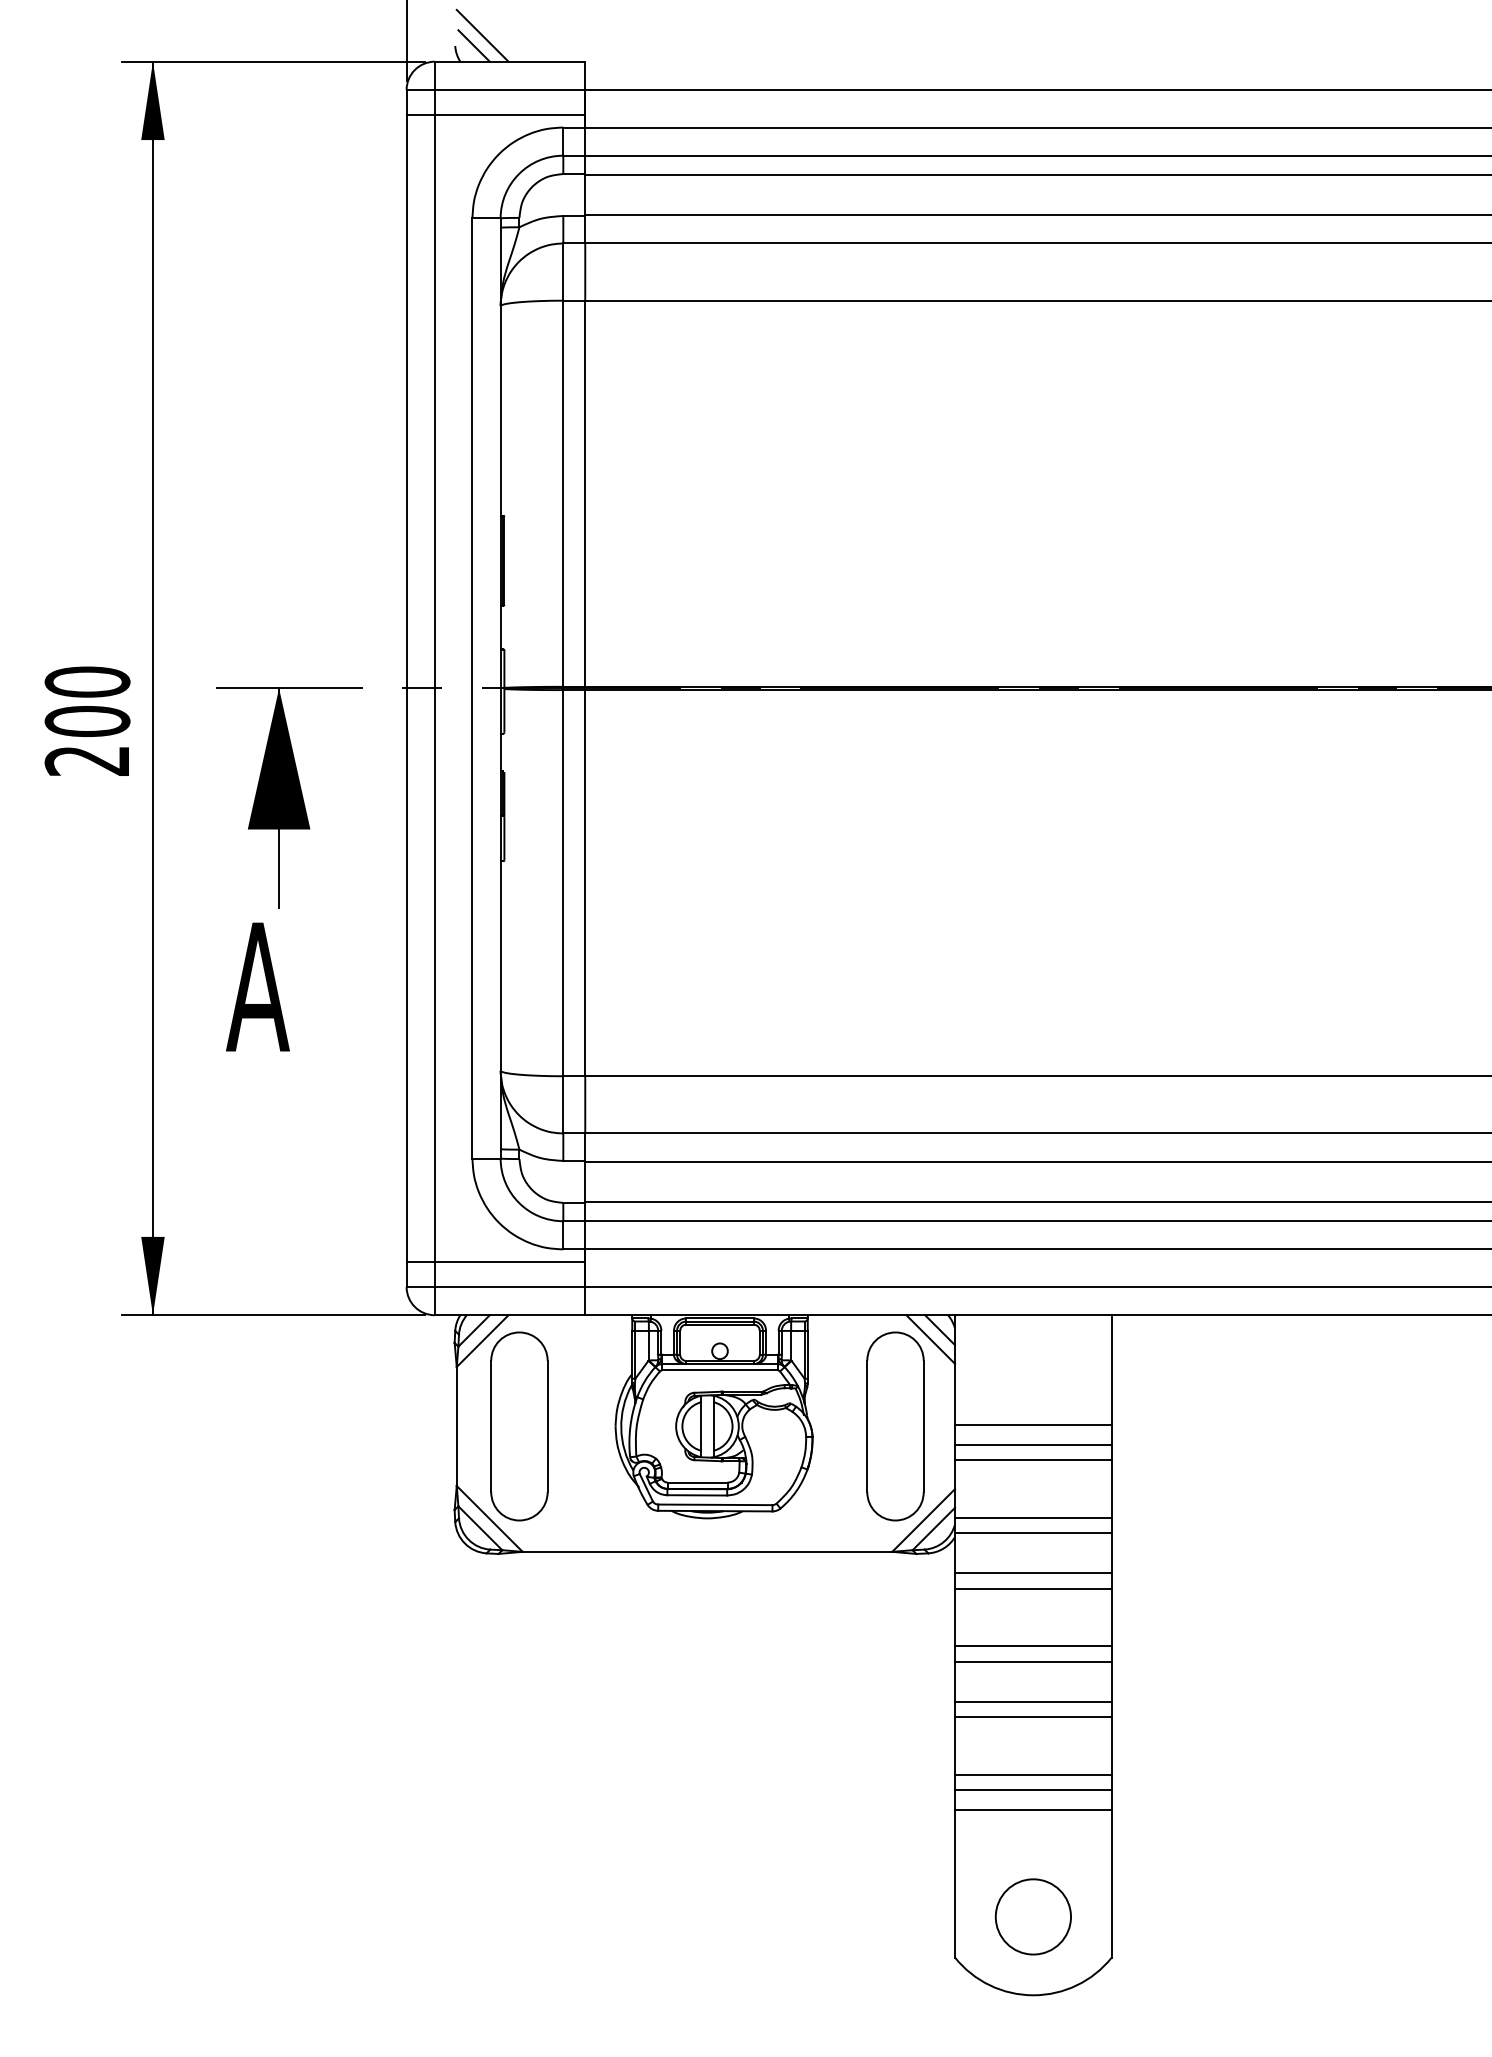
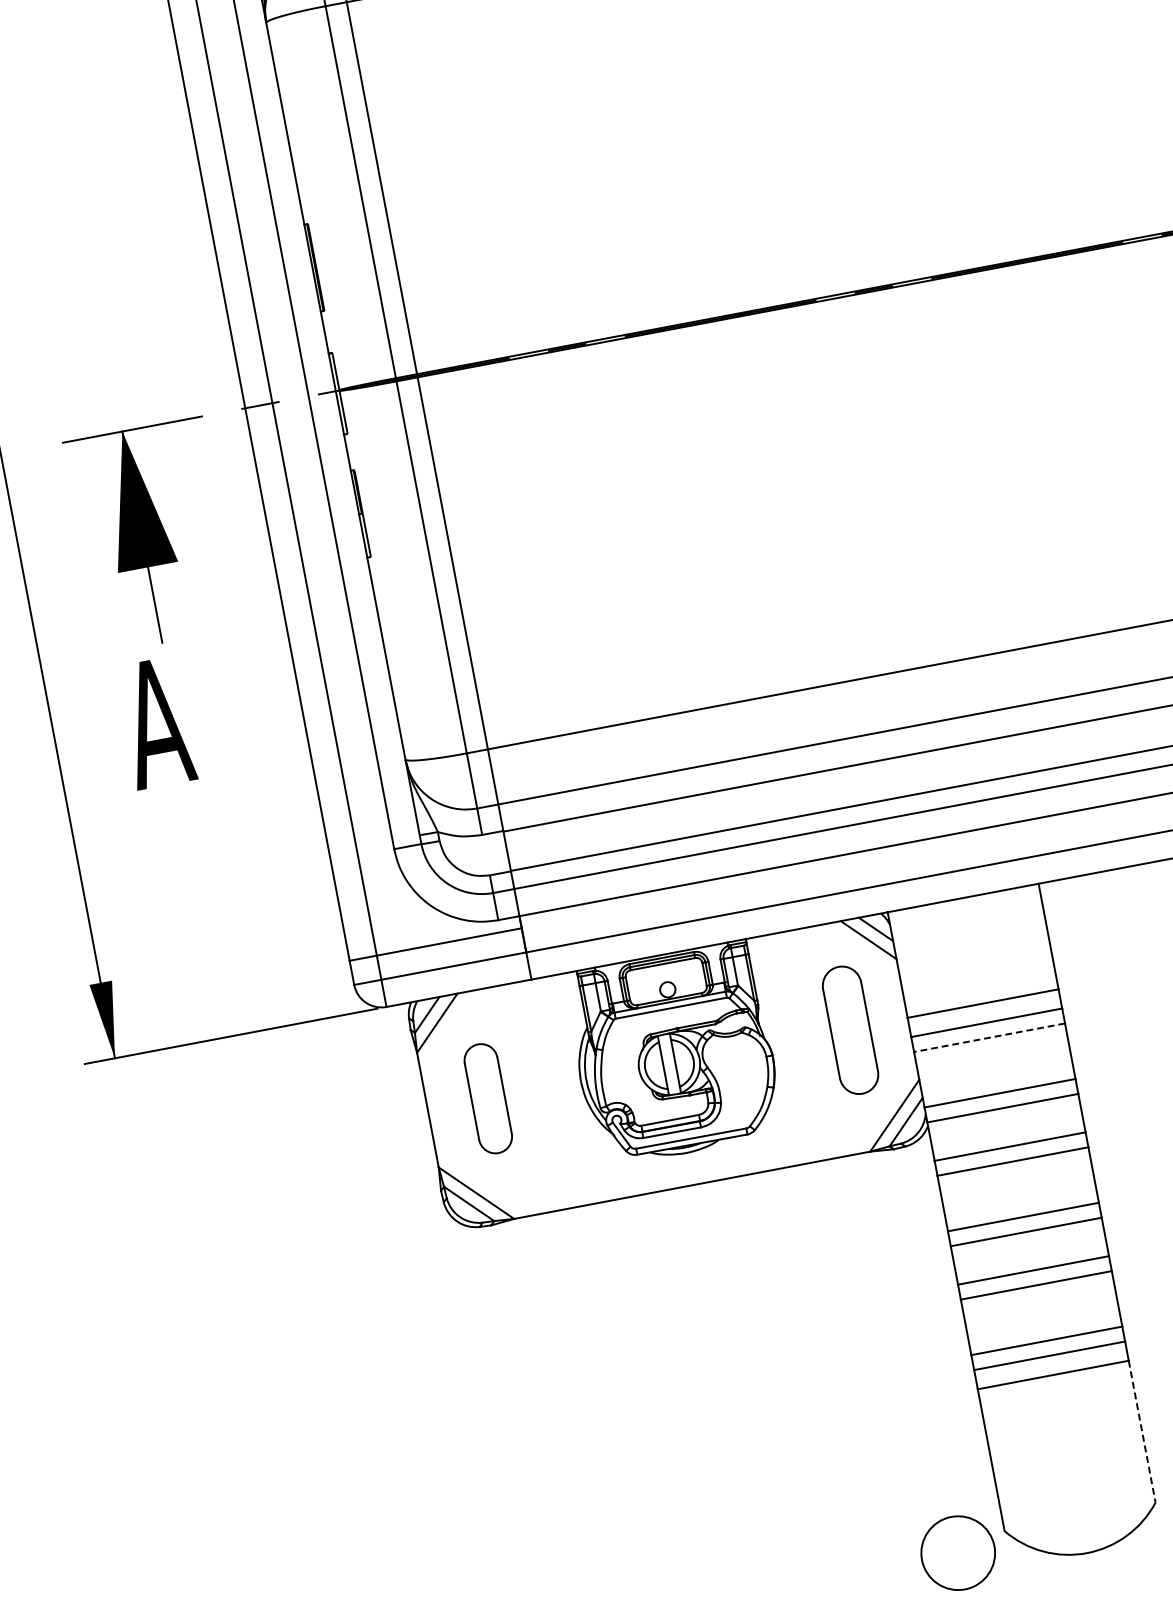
part: (519, 1426) -> (488, 1098), size x0.6
part: (895, 1426) -> (850, 1030), size x0.7
line: (1032, 1460) -> (988, 1038), solid -> dashed
line: (1111, 1883) -> (1141, 1431), solid -> dashed
circle: (1032, 1916) -> (957, 1552), moved

